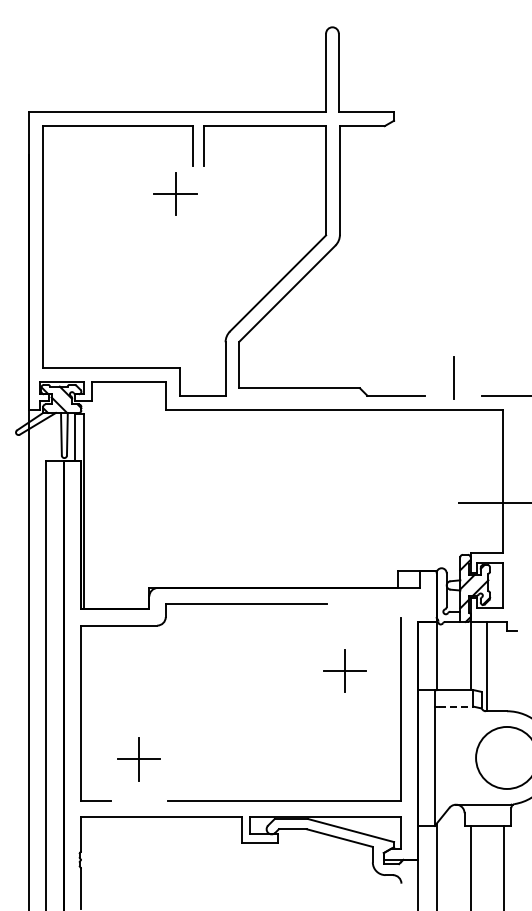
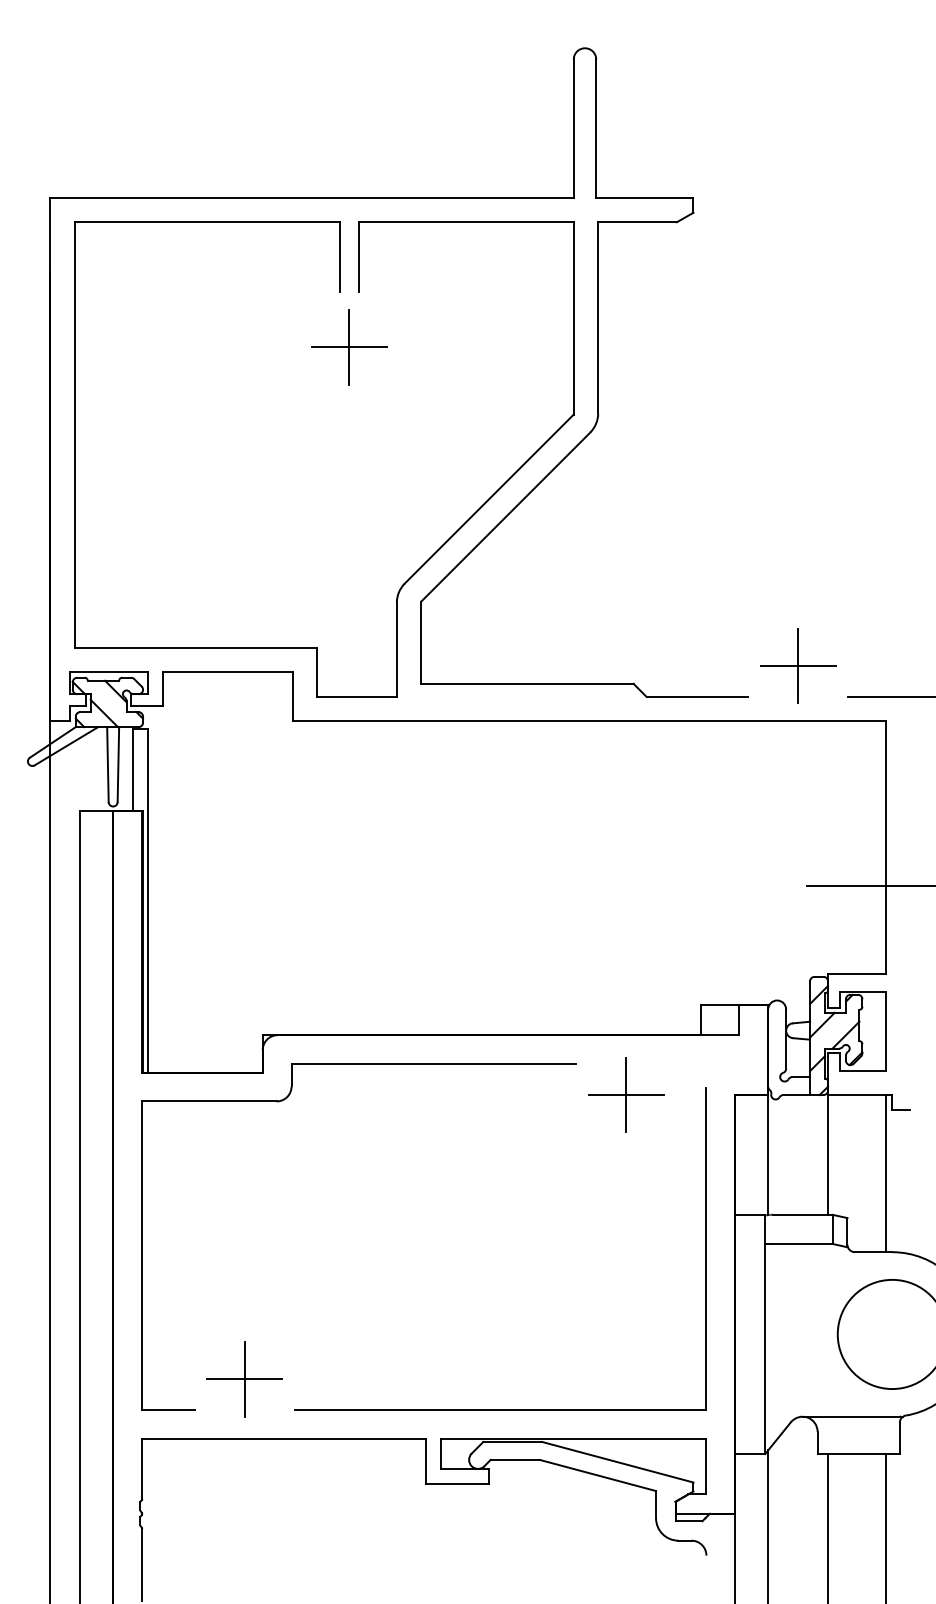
part: (175, 193) -> (349, 346), moved
line: (453, 378) -> (798, 666), added
line: (486, 666) -> (886, 1173), moved
part: (344, 670) -> (625, 1094), moved
line: (456, 706) -> (803, 1243), dashed -> solid
part: (138, 759) -> (243, 1379), moved

